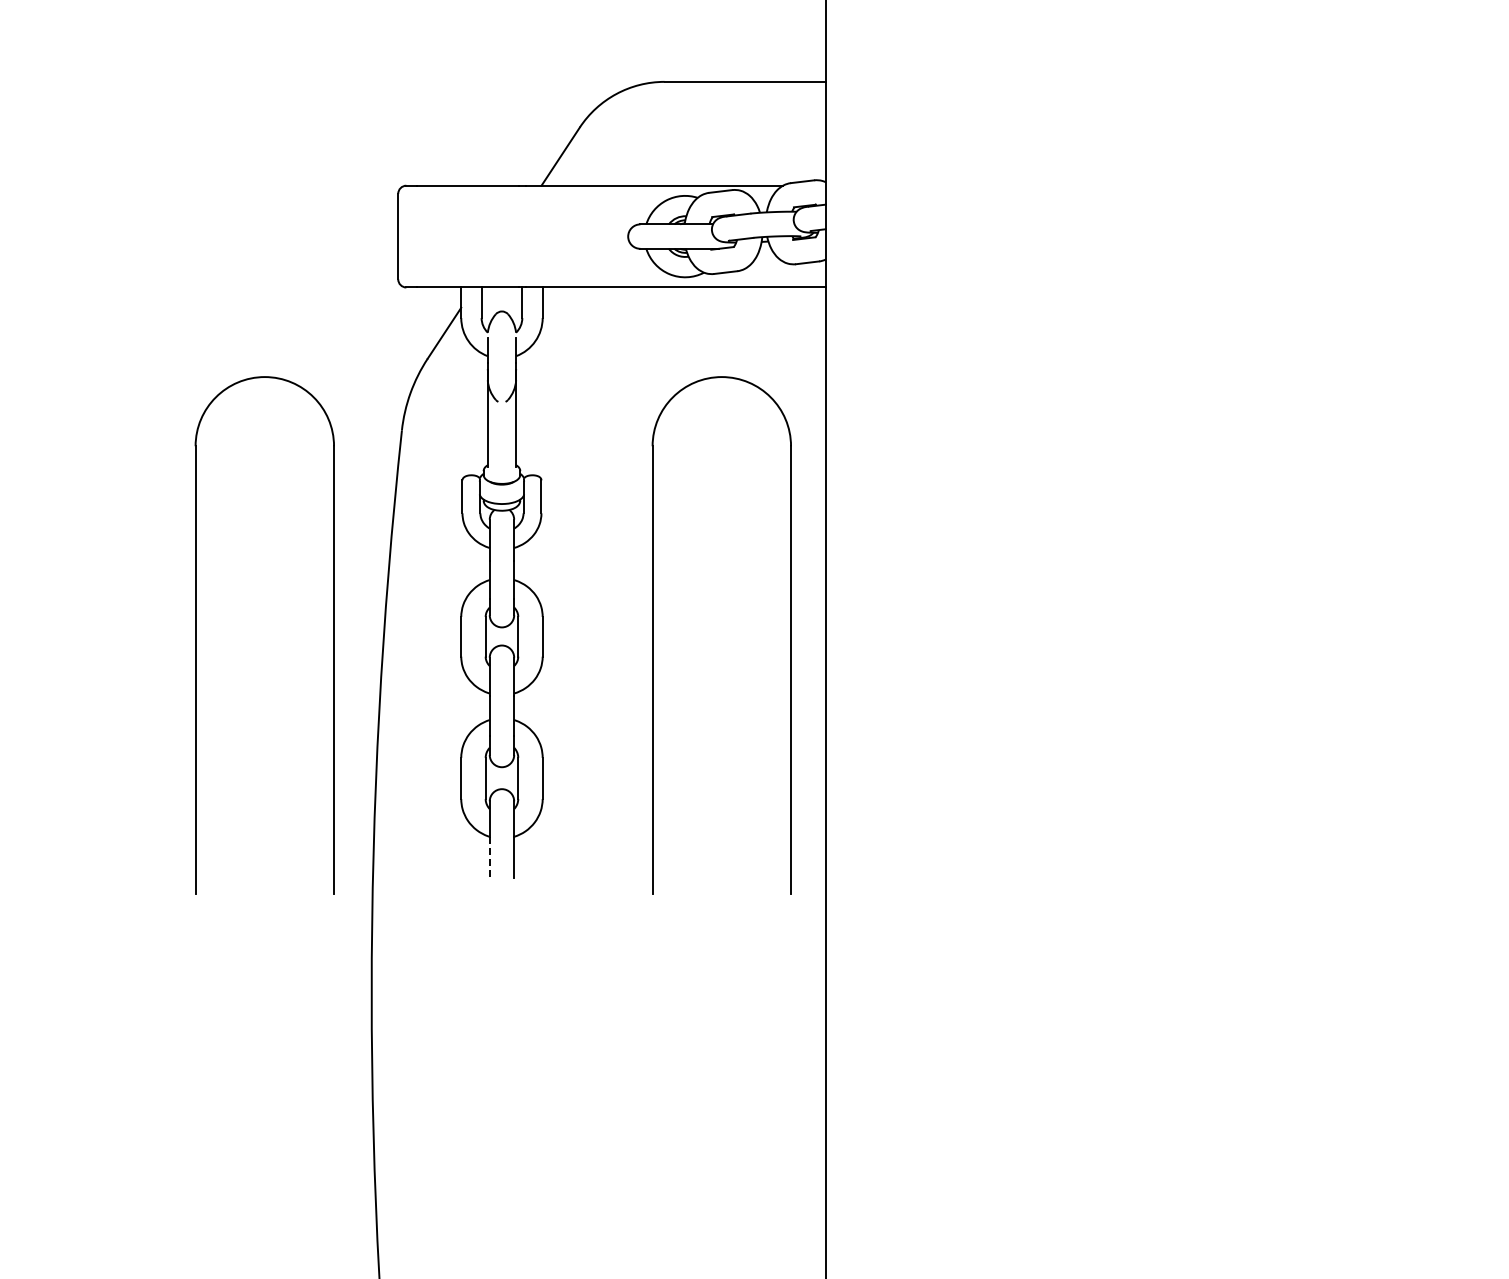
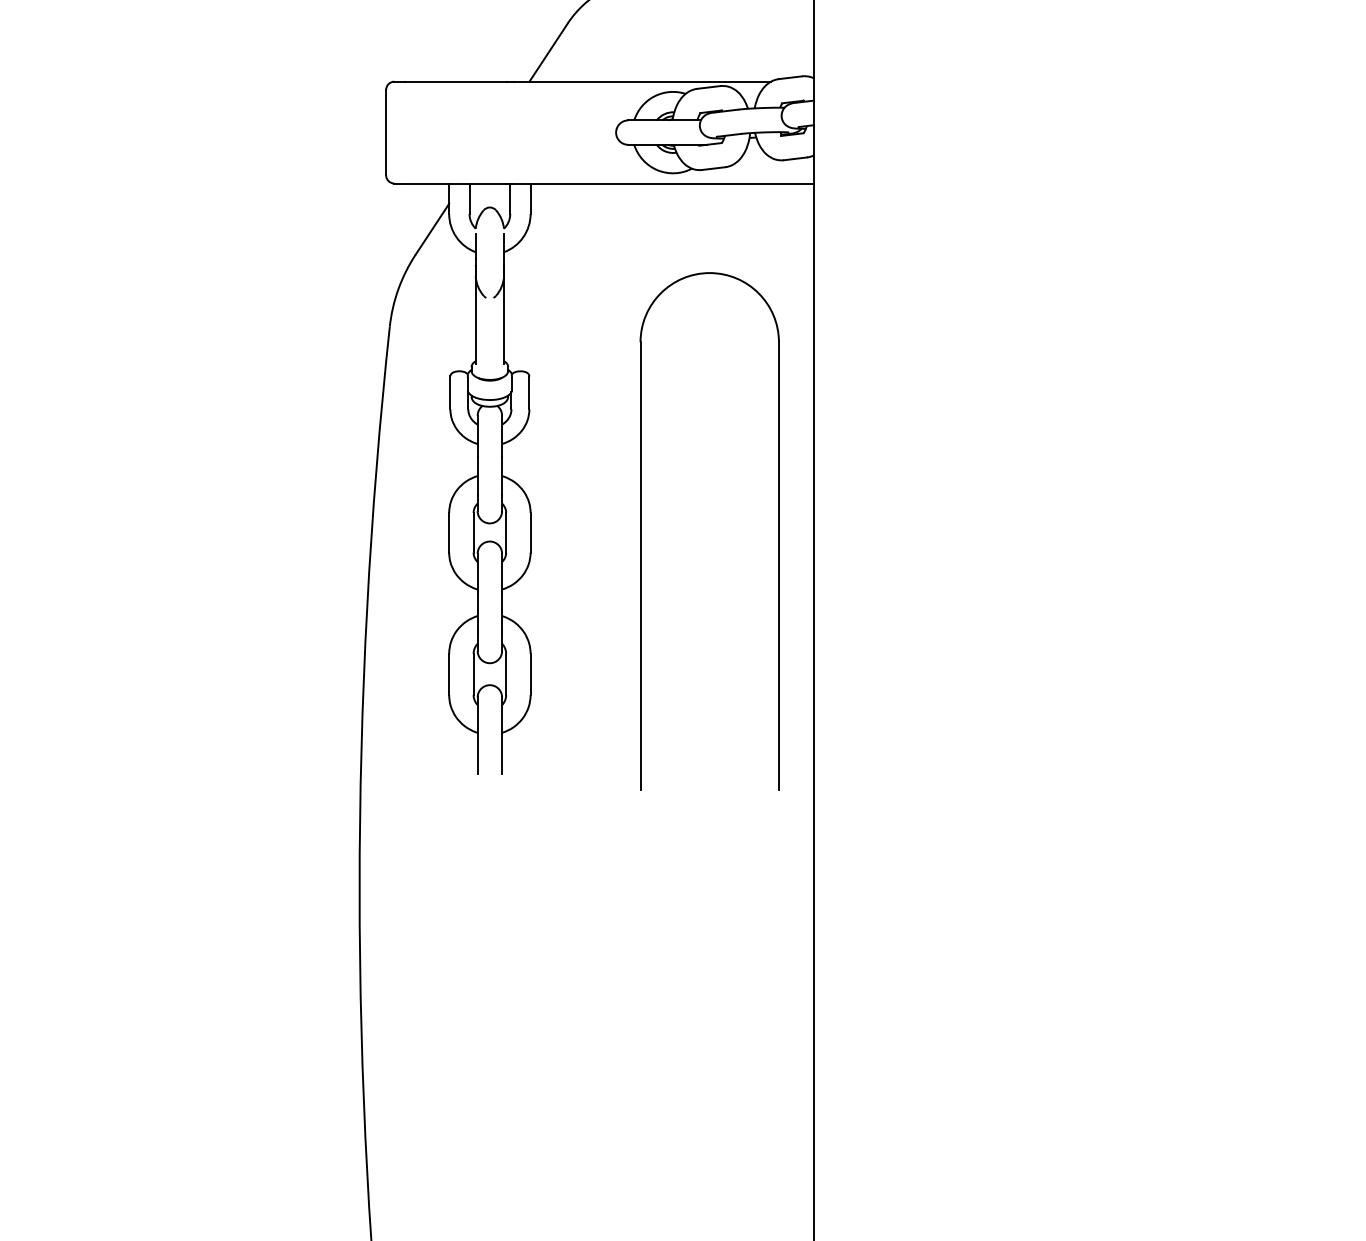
part: (196, 635) -> (184, 531), removed
line: (489, 857) -> (477, 753), dashed -> solid

